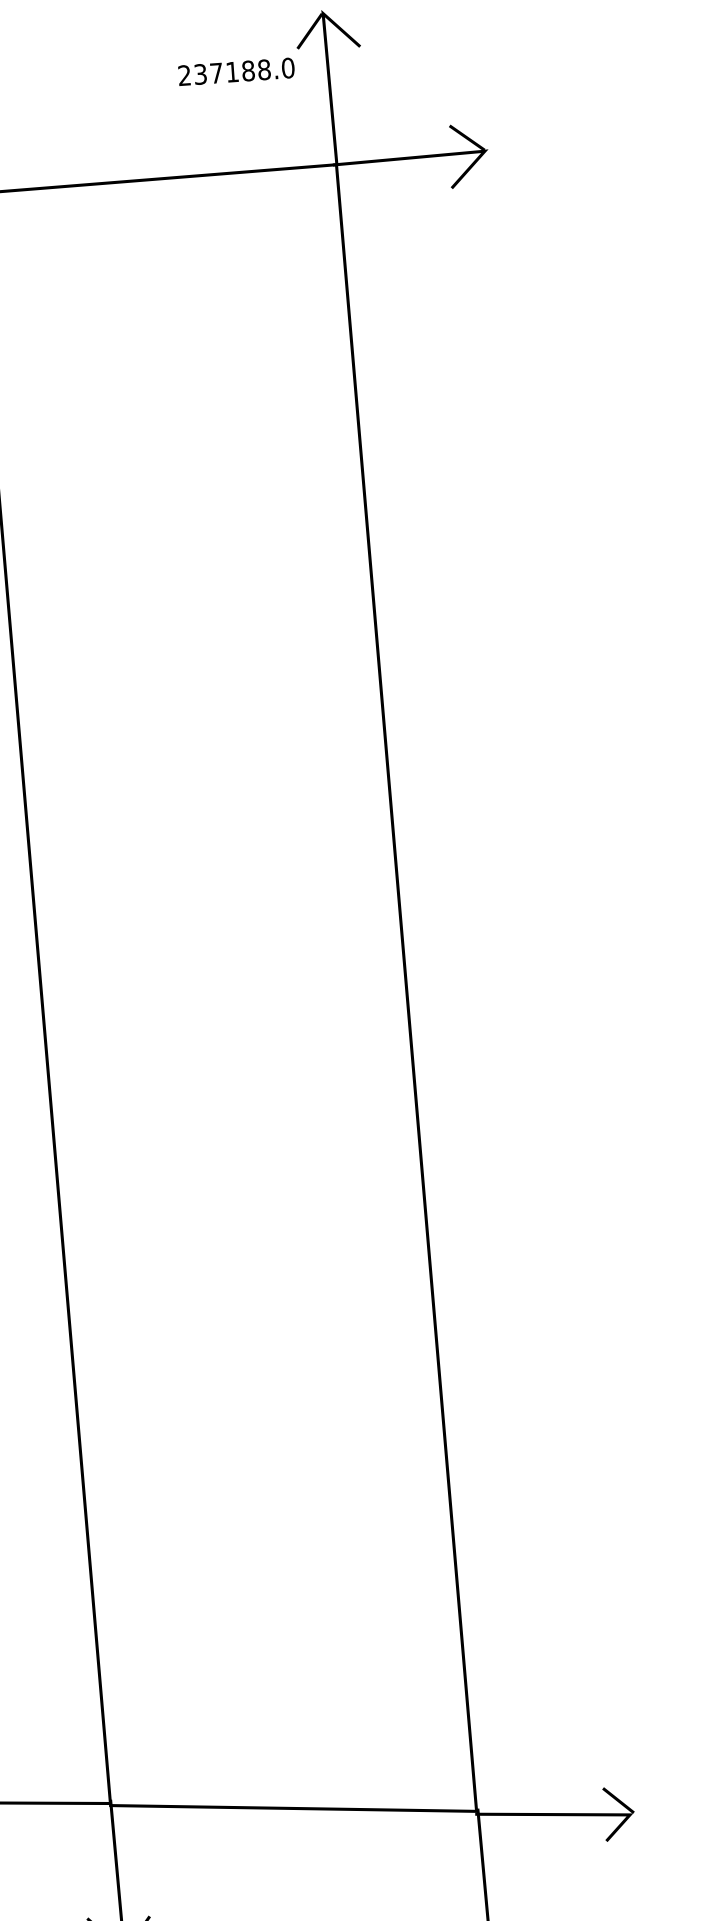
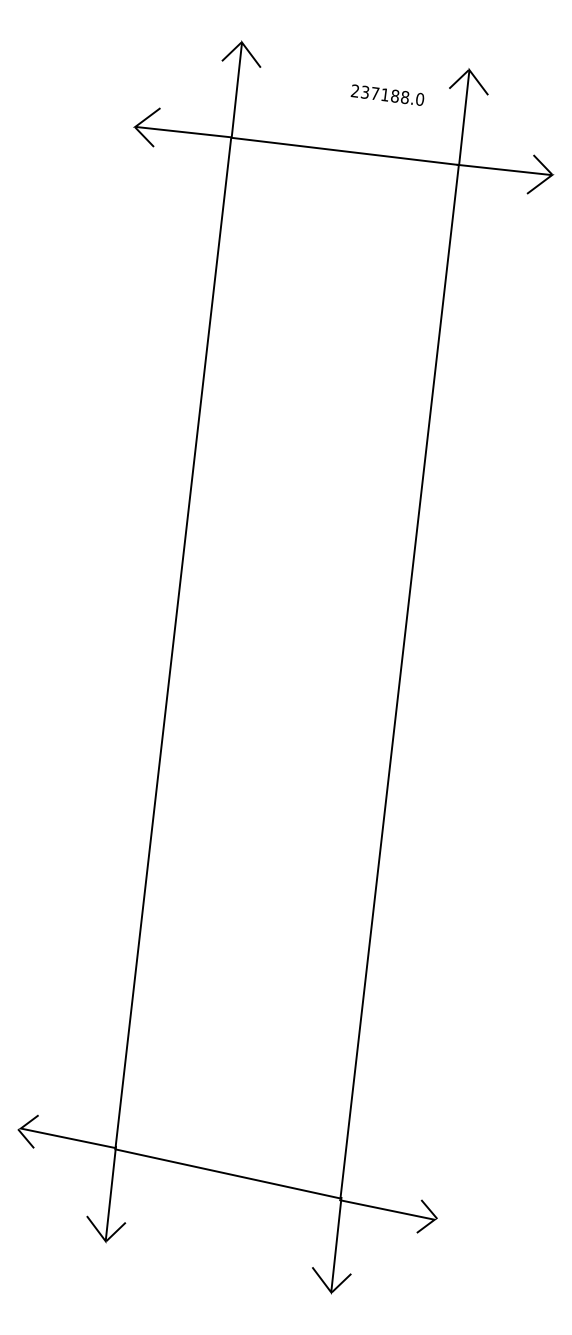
text: (235, 70) -> (387, 94), moved

